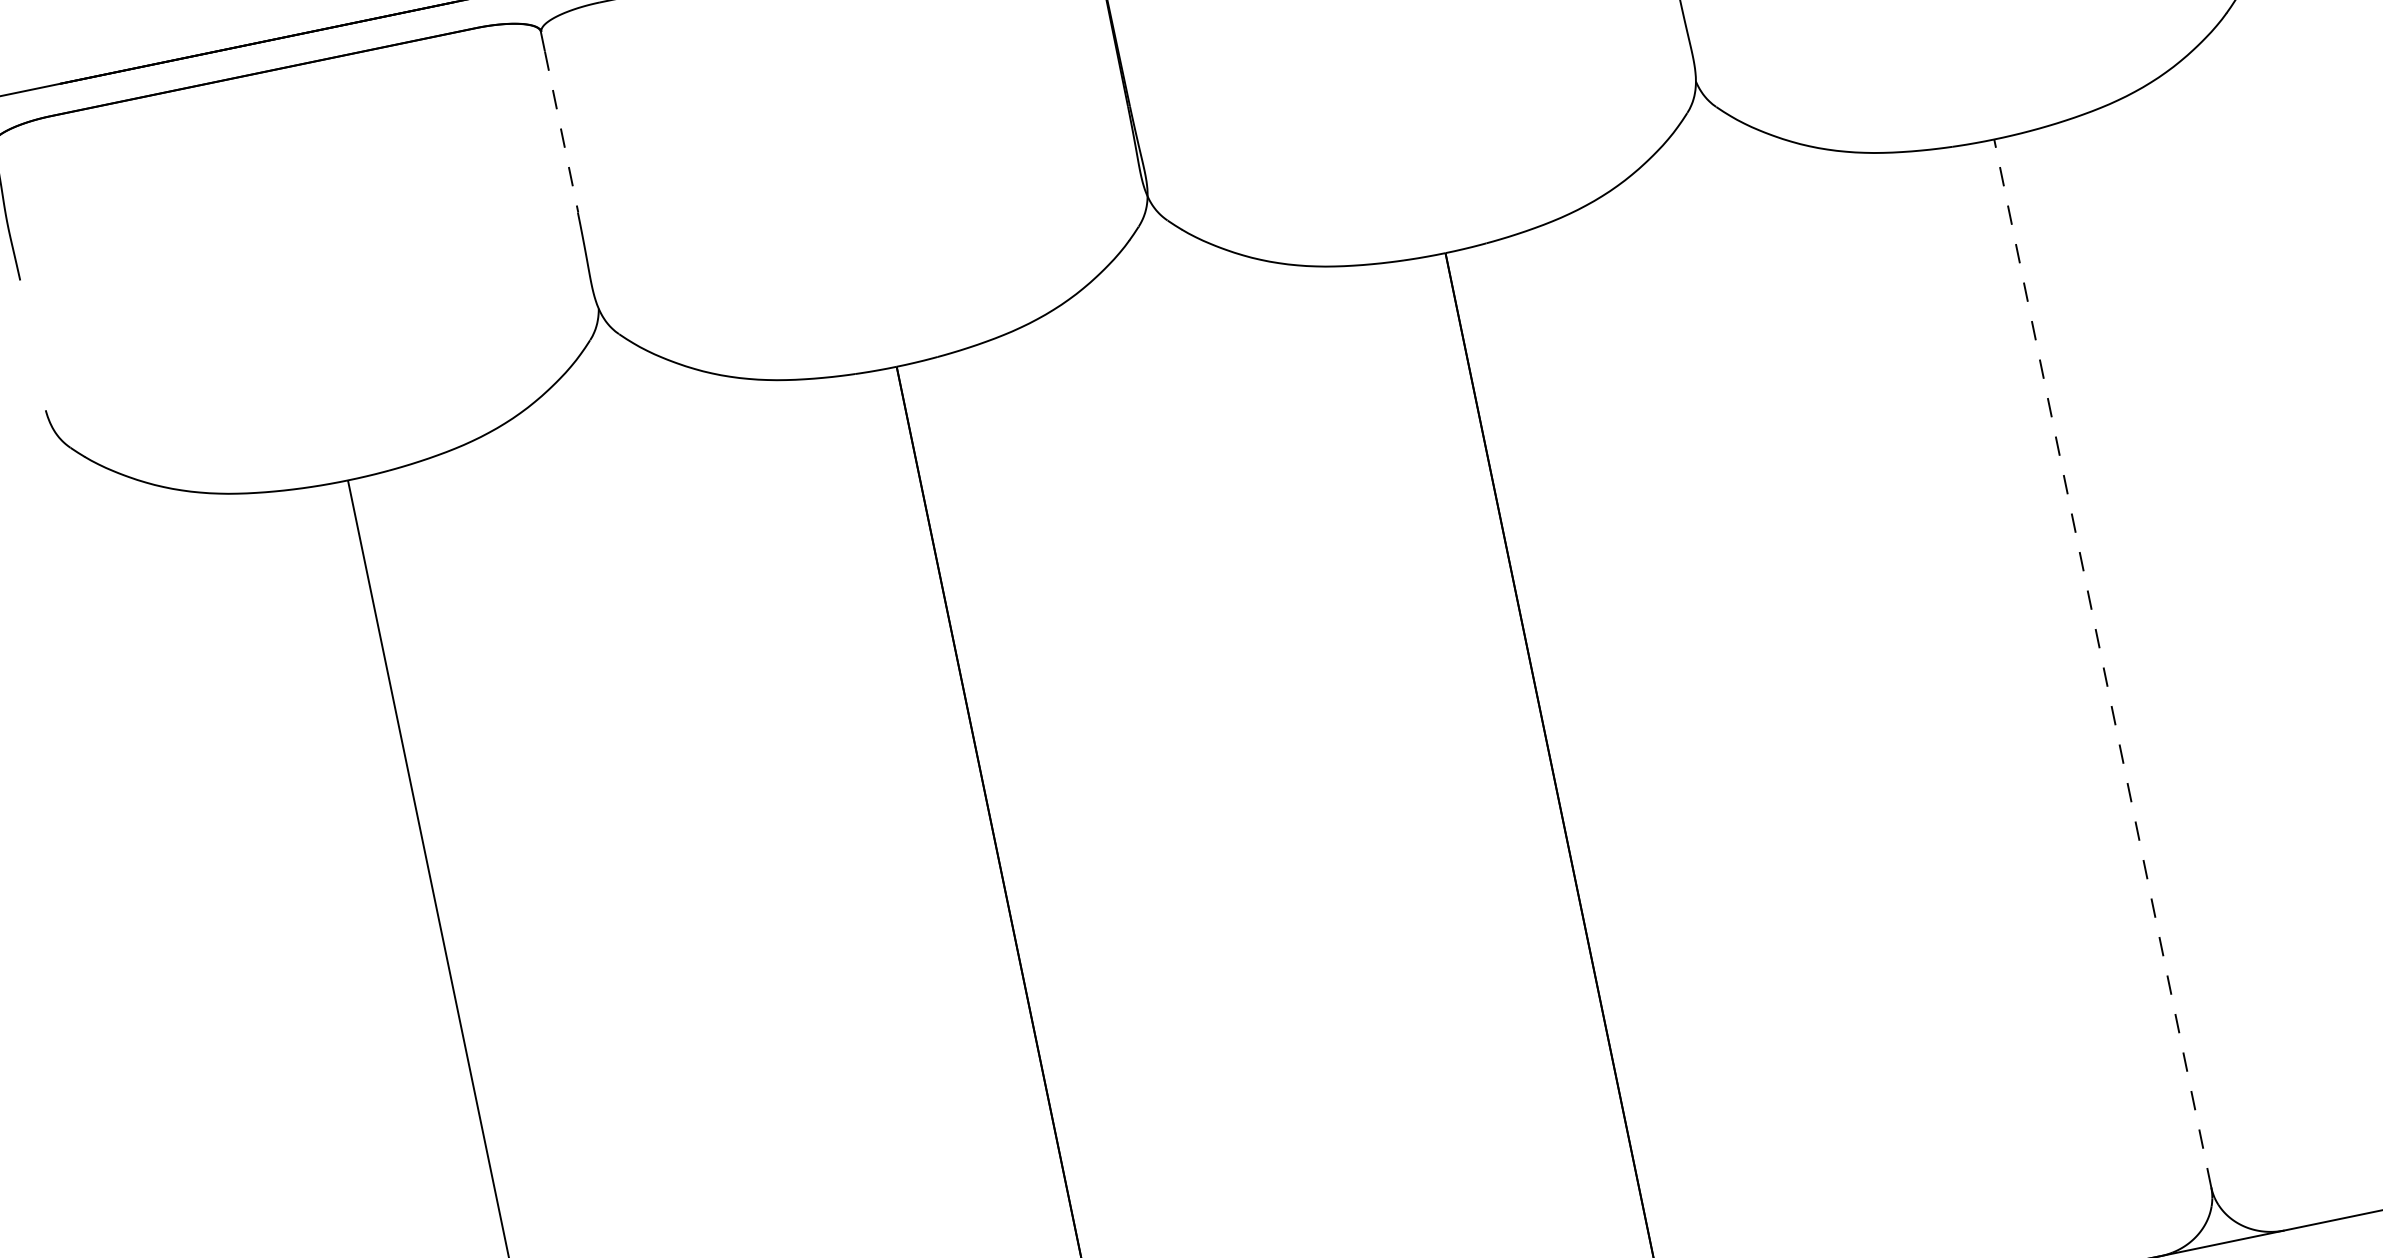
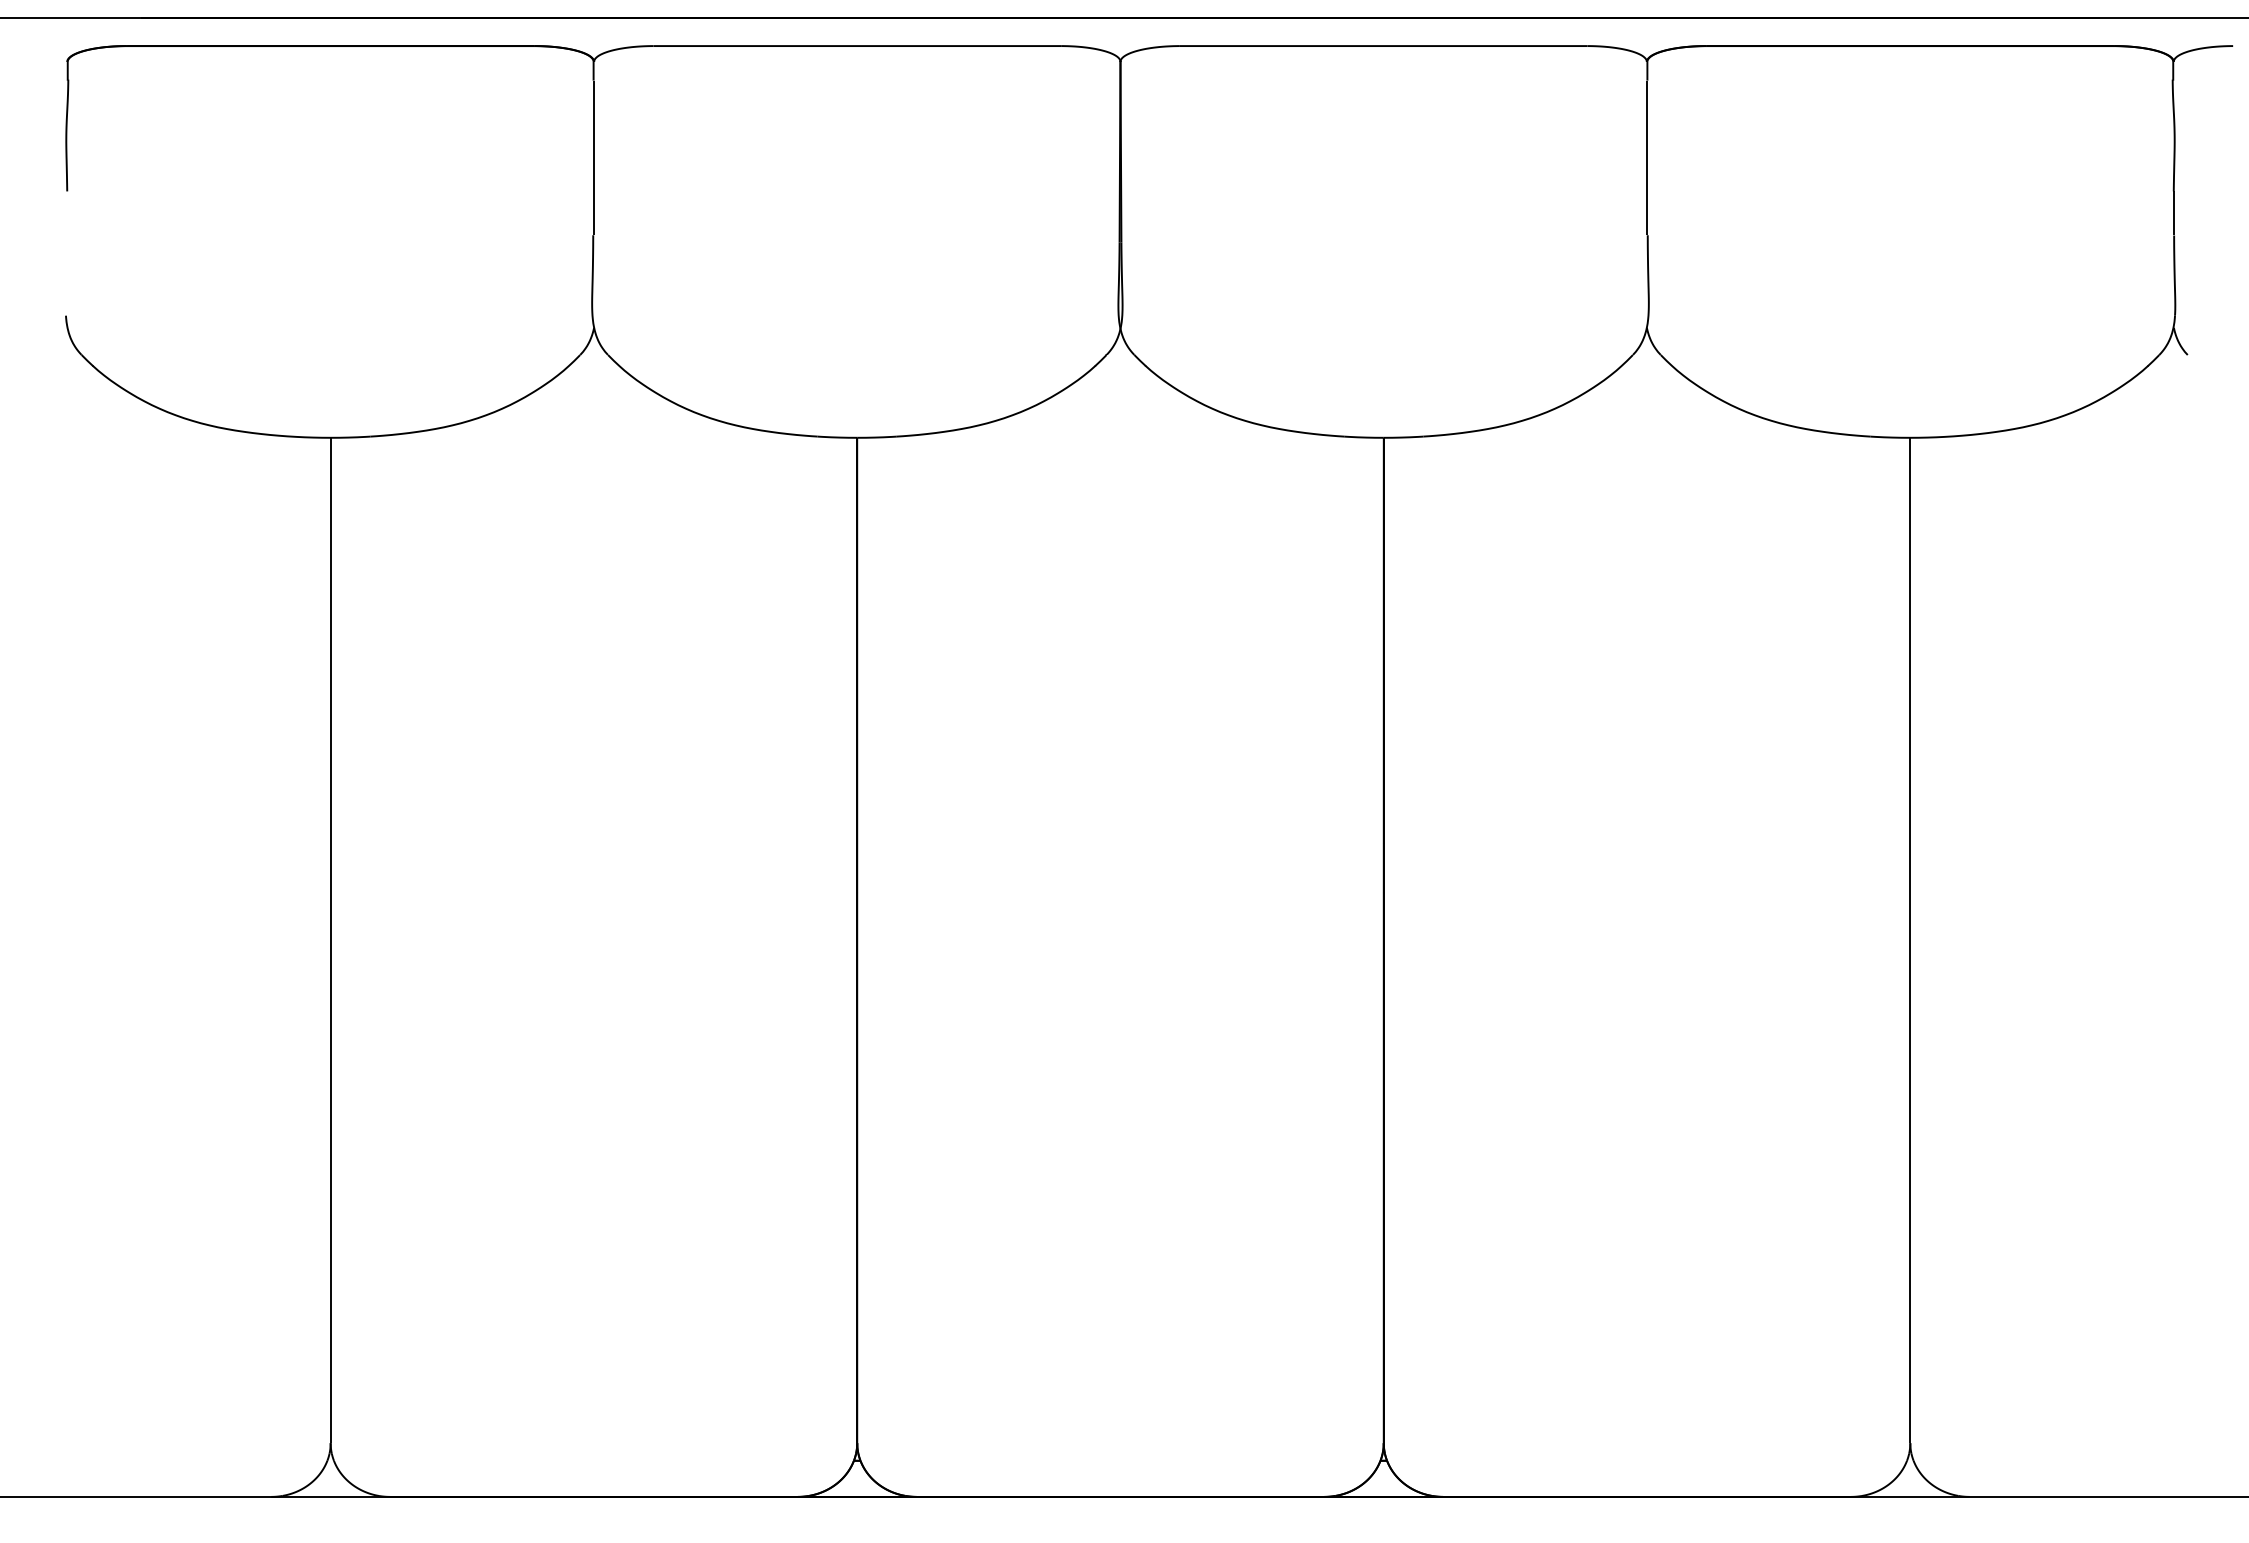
line: (561, 132) -> (593, 158), dashed -> solid
line: (2102, 663) -> (1910, 940), dashed -> solid

